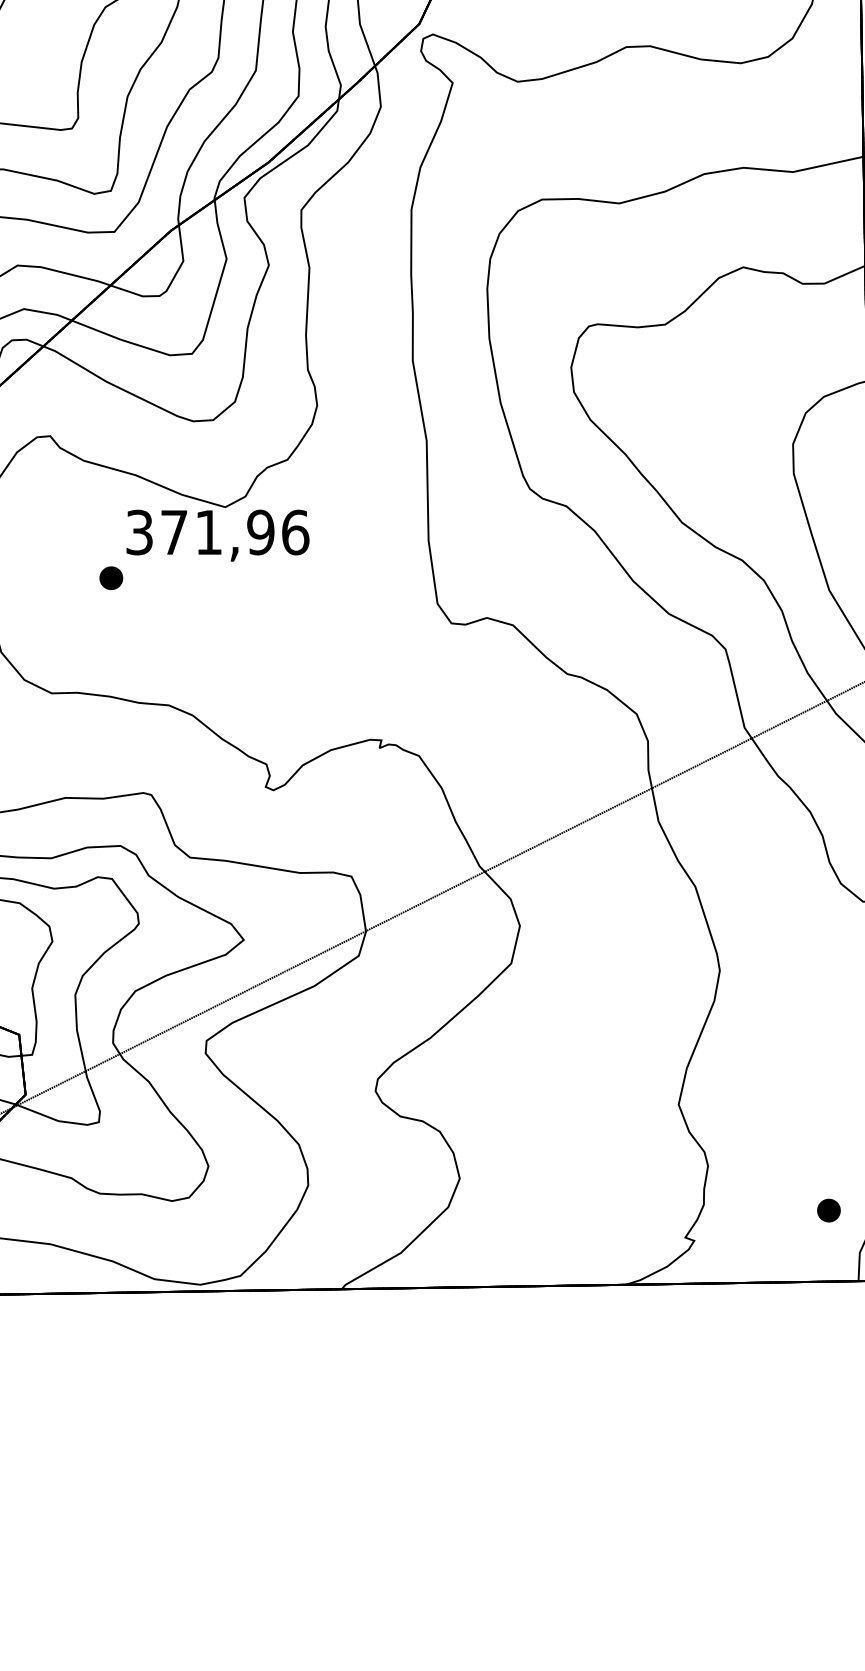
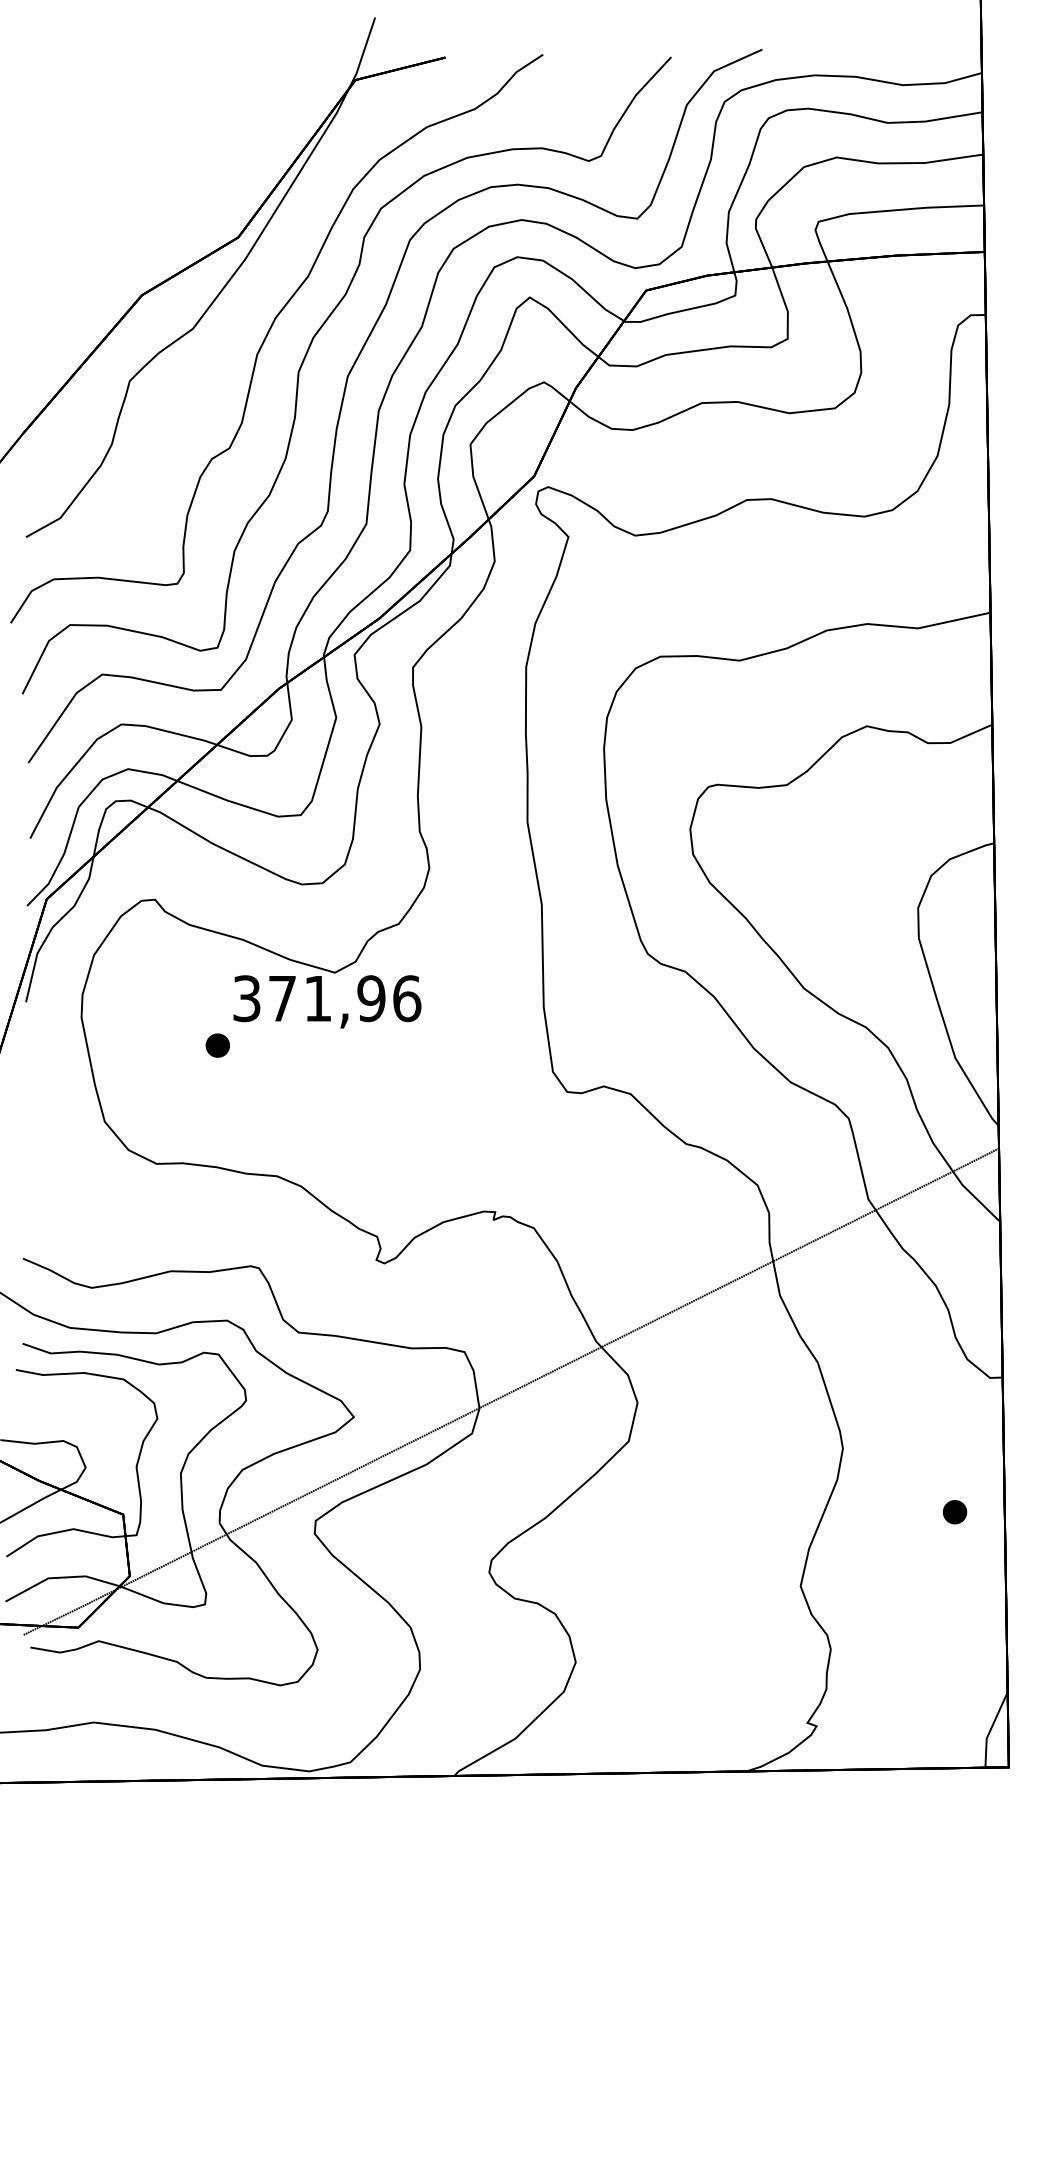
part: (828, 1210) -> (954, 1512), moved

